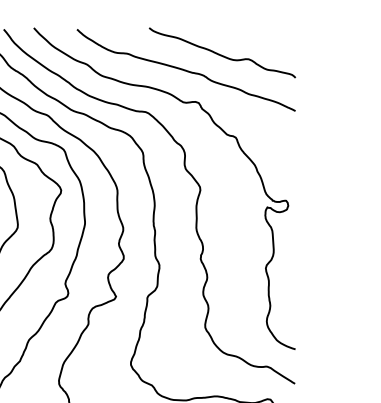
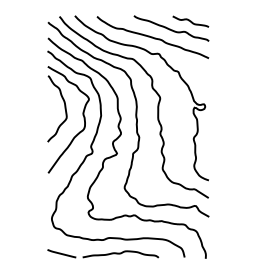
curve: (259, 39) -> (190, 21), added

